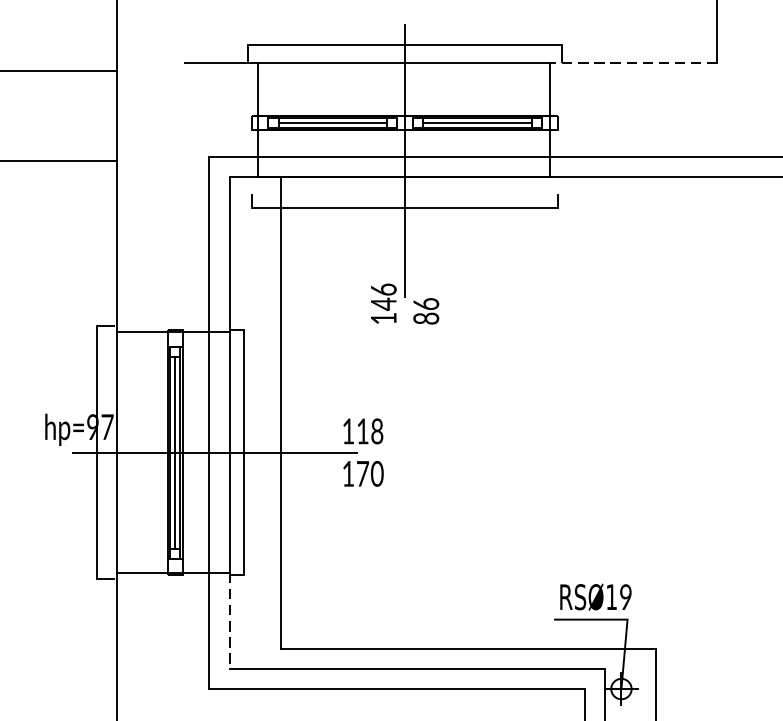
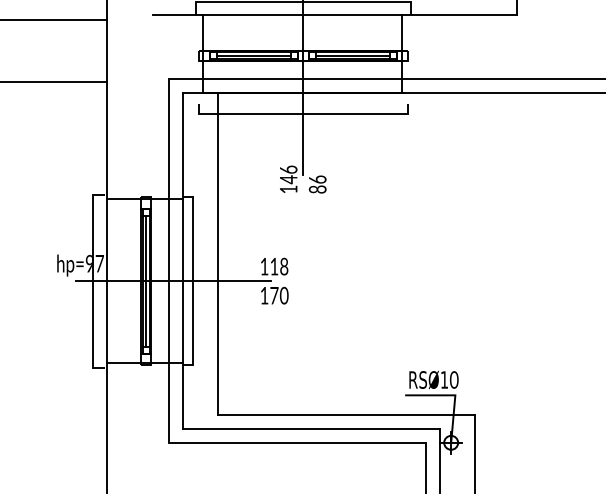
line: (632, 62) -> (458, 14), dashed -> solid
text: (624, 597) -> (453, 380), 9 -> 0
line: (229, 621) -> (183, 396), dashed -> solid

